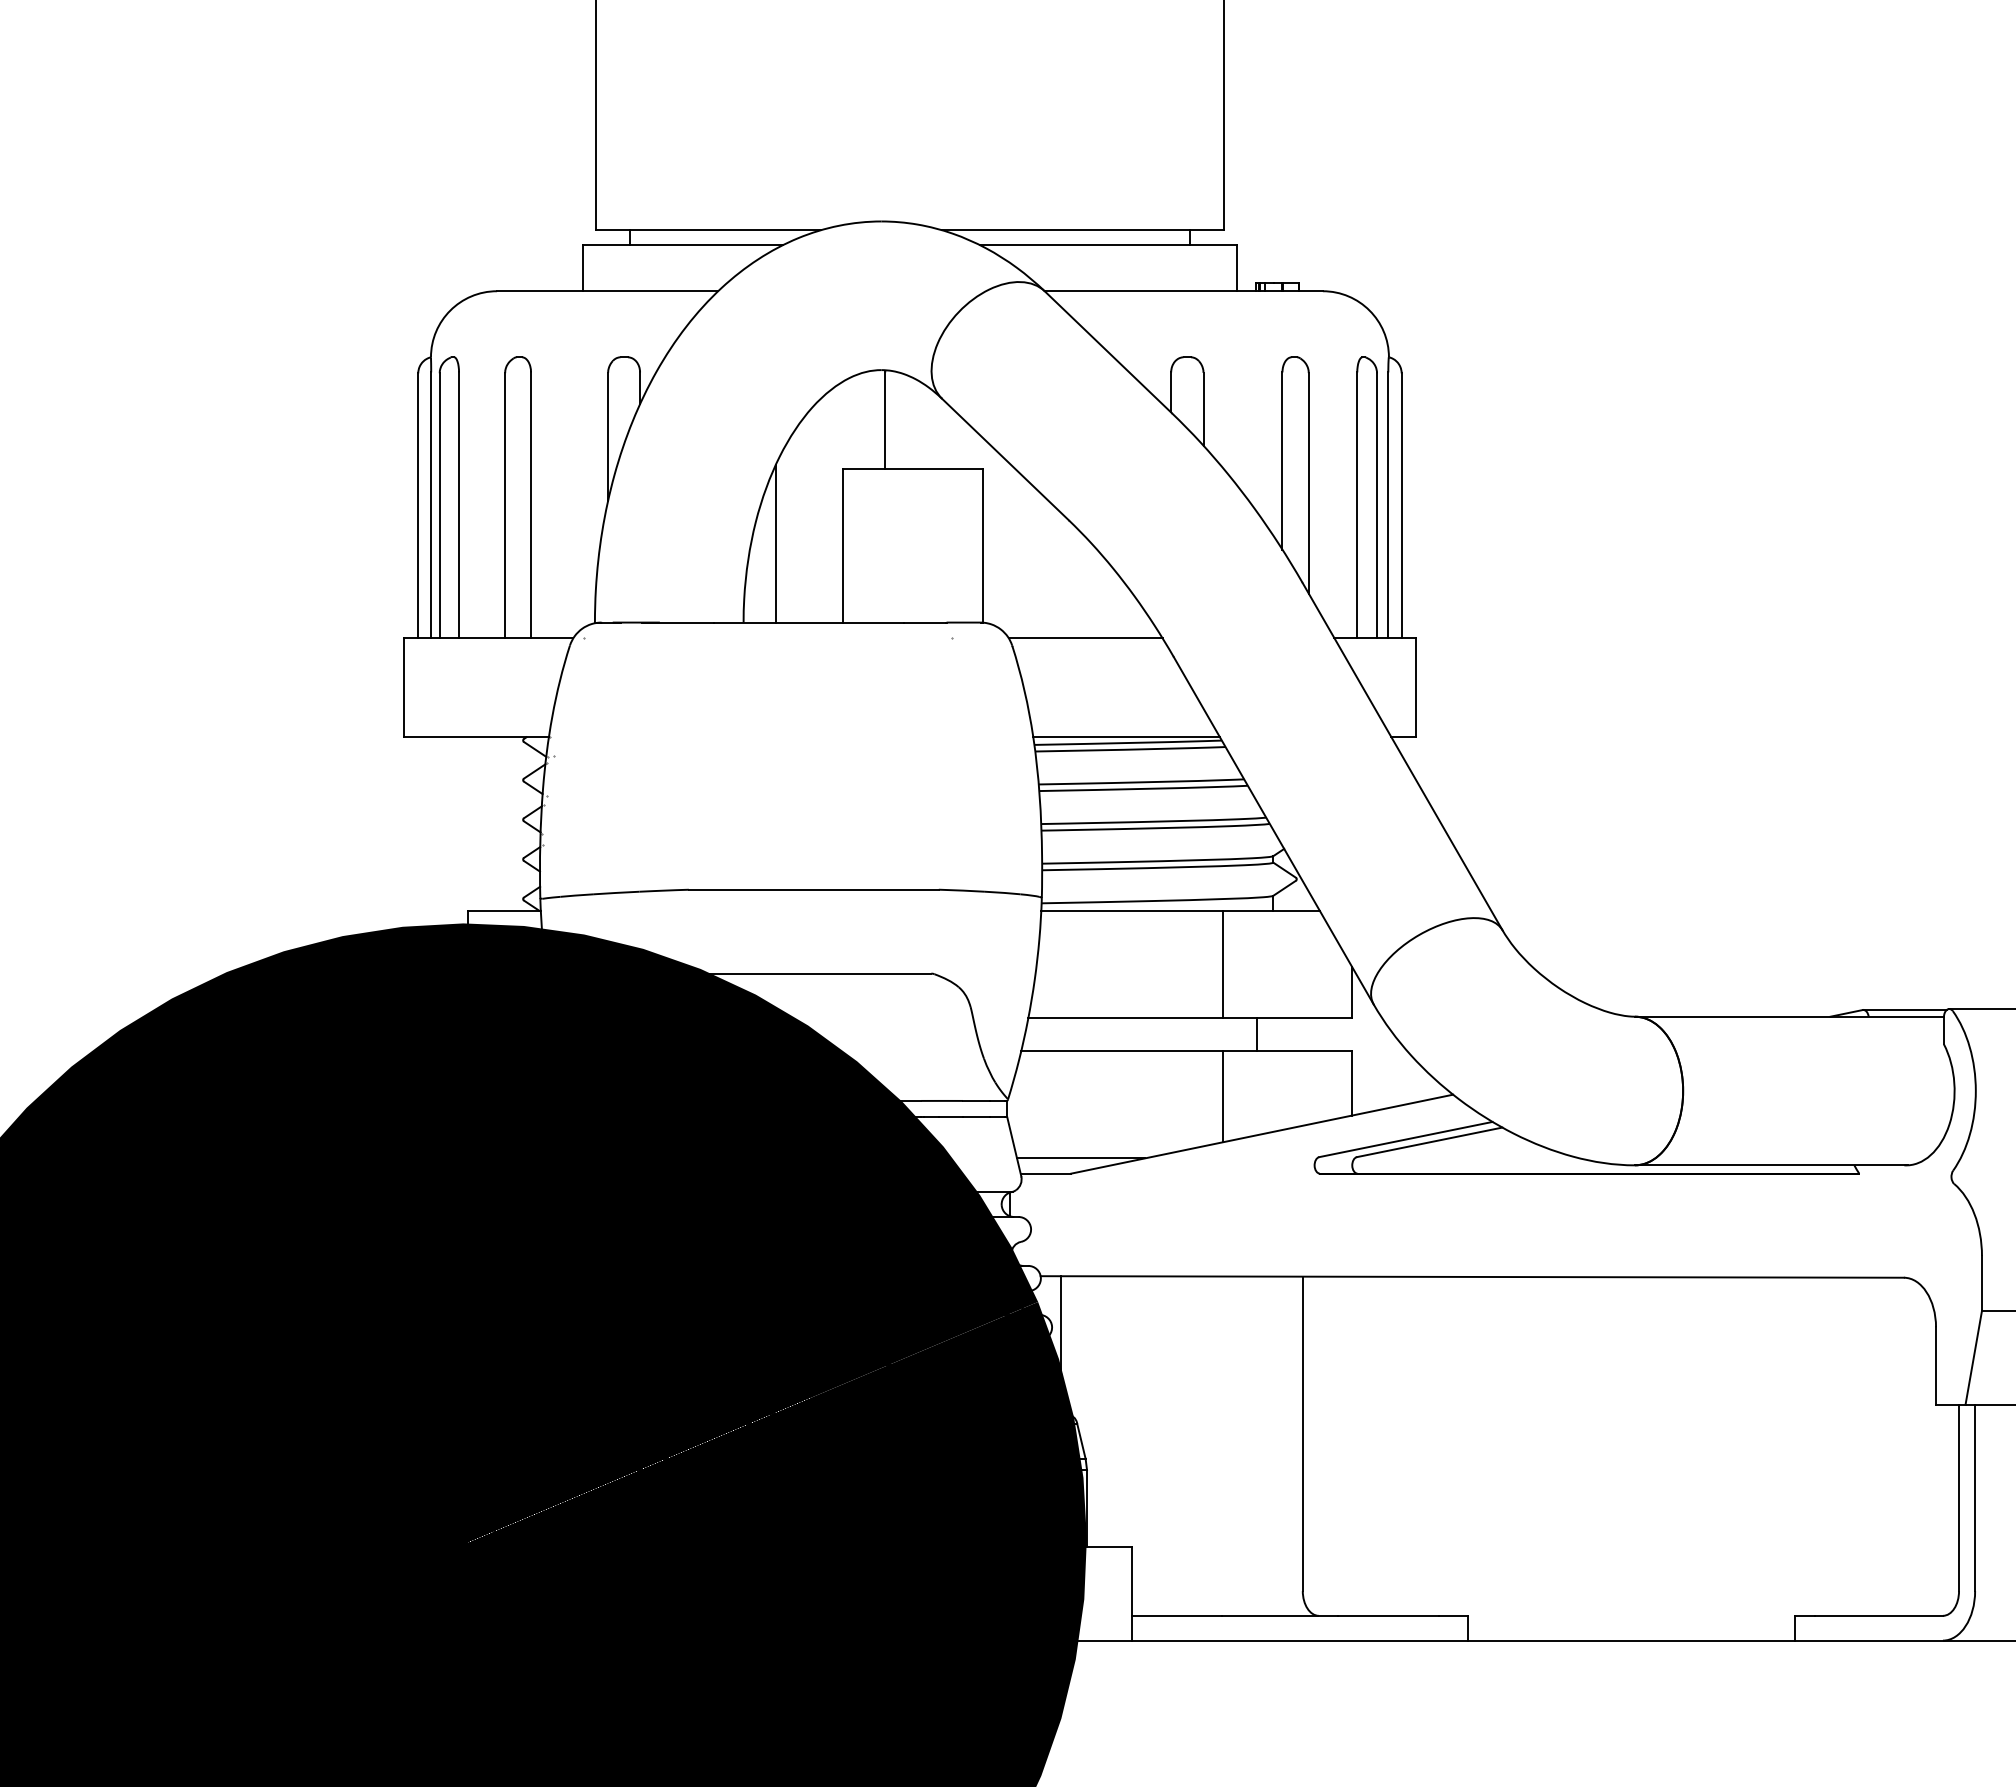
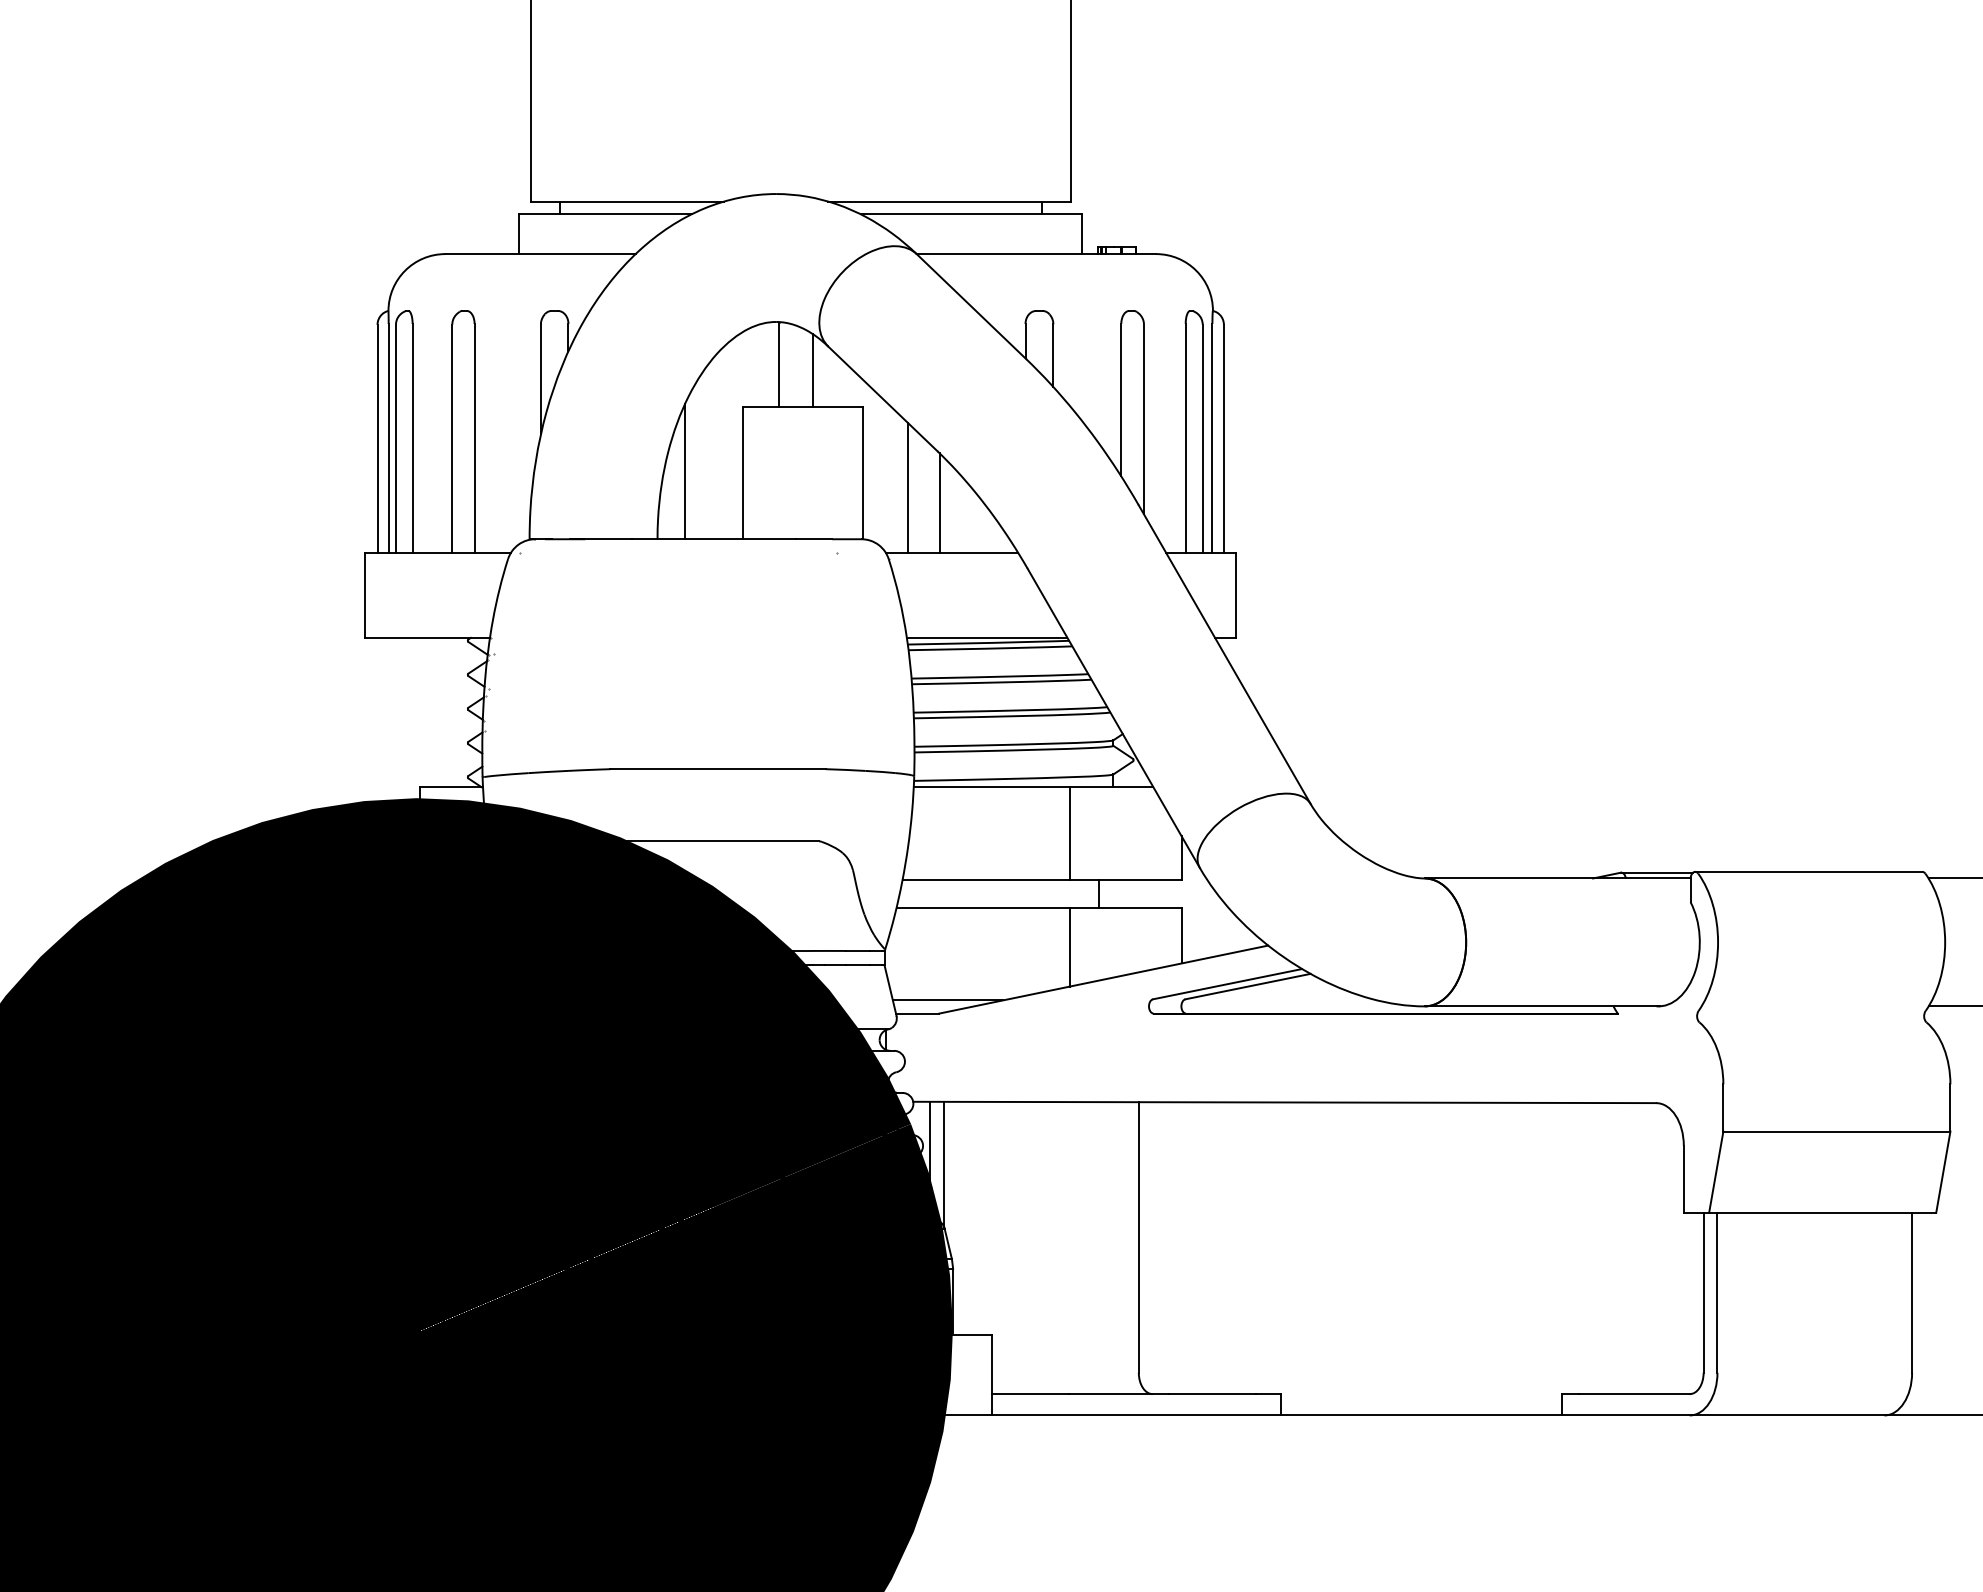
line: (924, 426) -> (813, 370), added
line: (1034, 562) -> (907, 487), added
line: (1071, 579) -> (939, 502), added
line: (1077, 1347) -> (944, 1163), added

